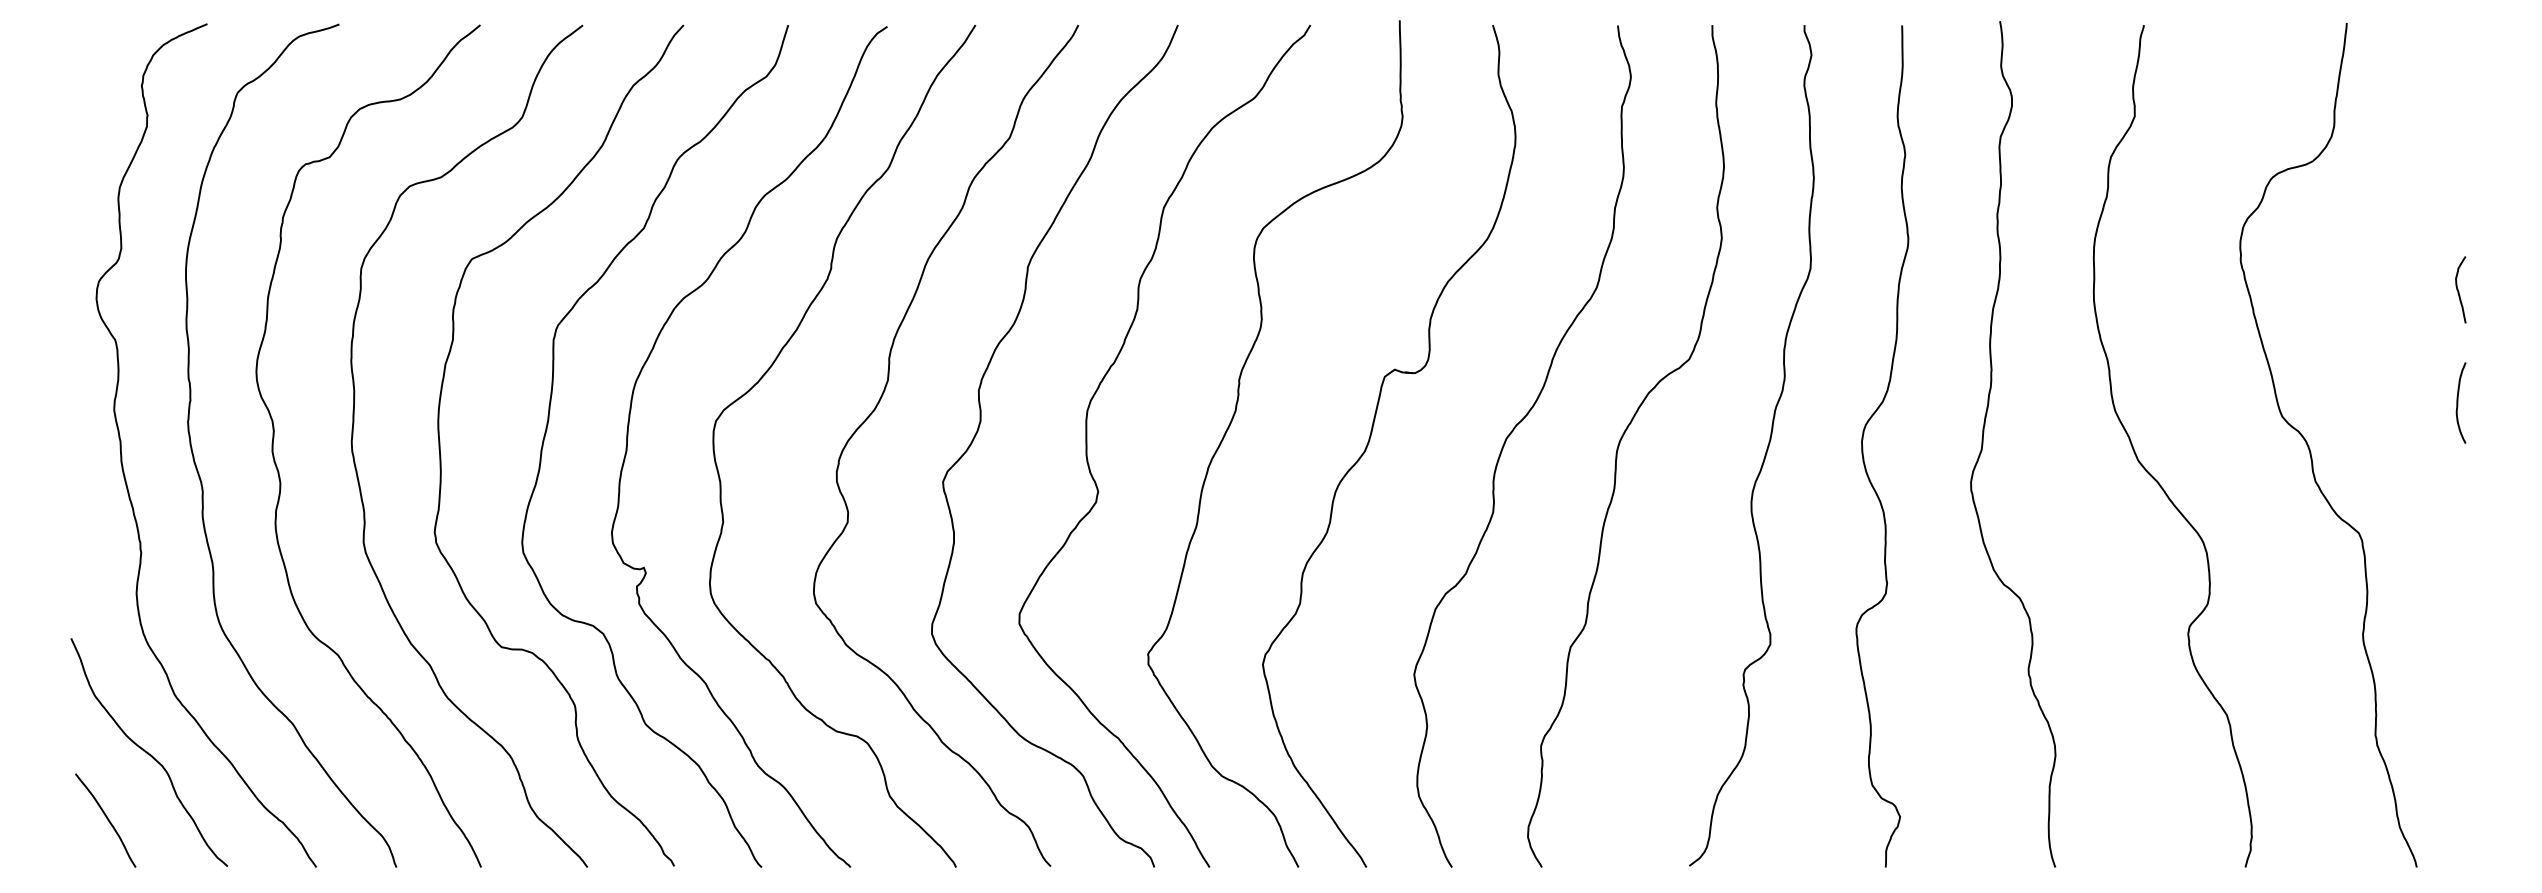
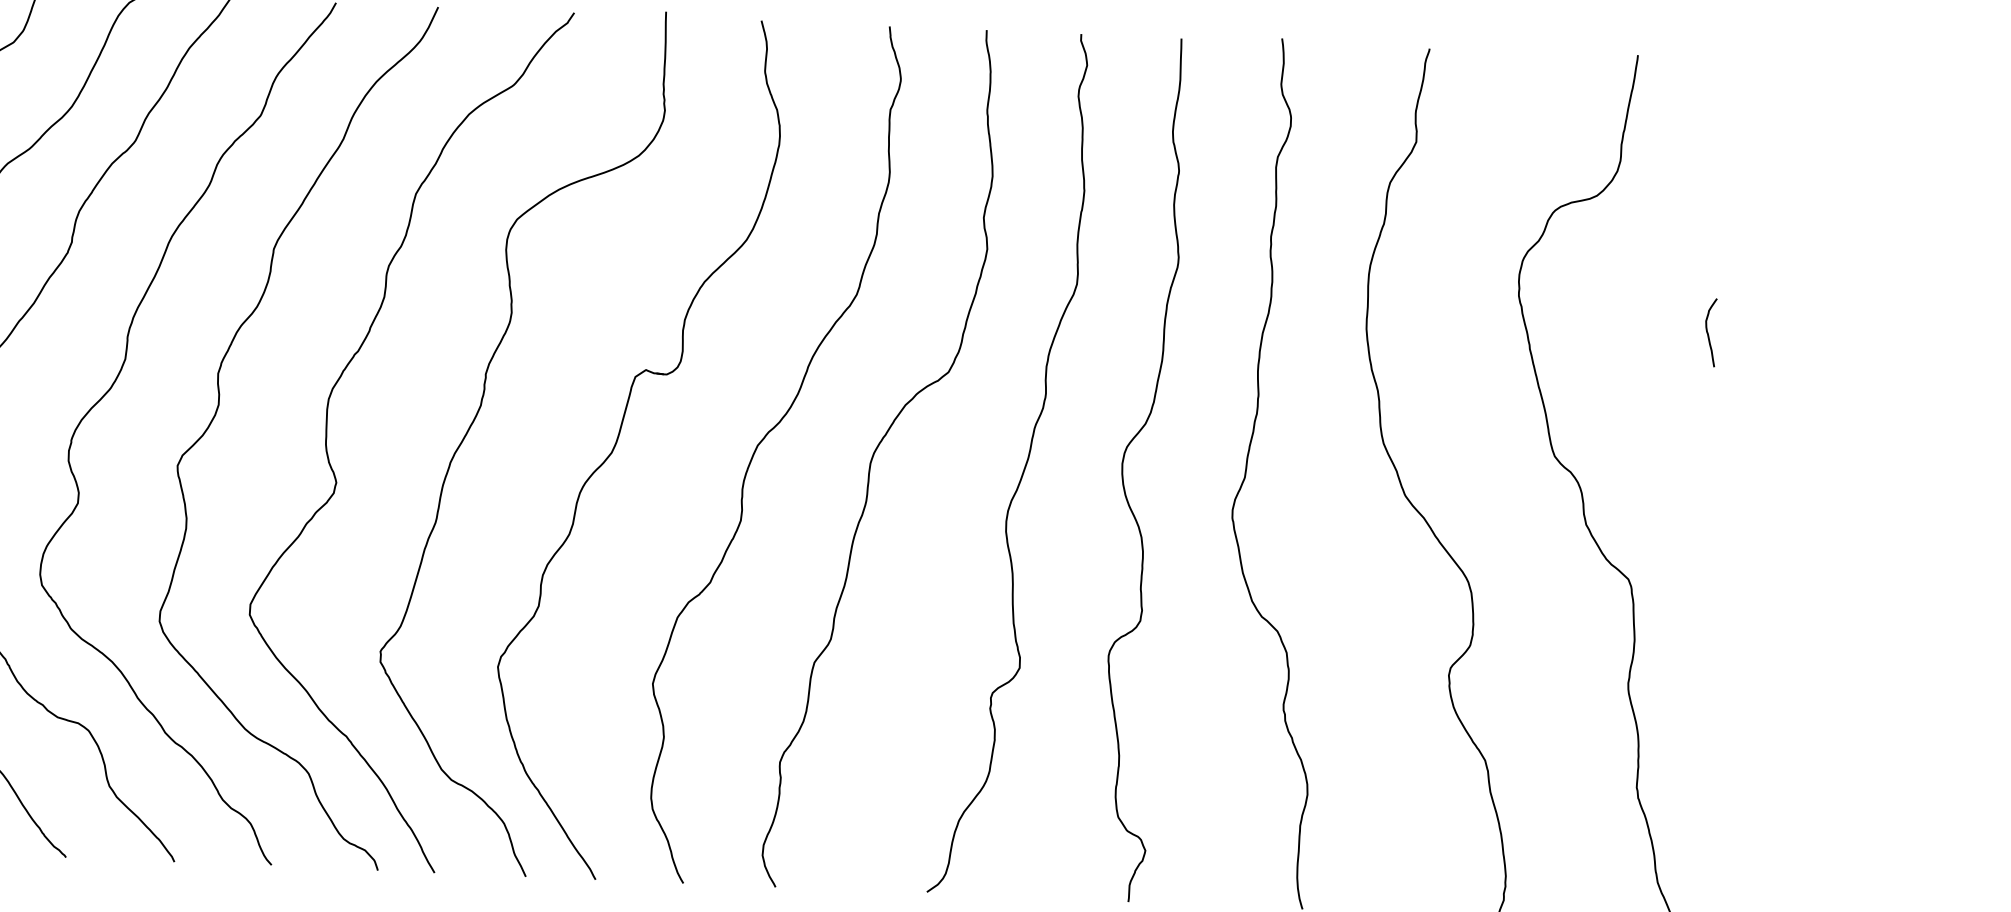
curve: (2458, 289) -> (1708, 332), moved
curve: (2458, 402) -> (1736, 449), removed

